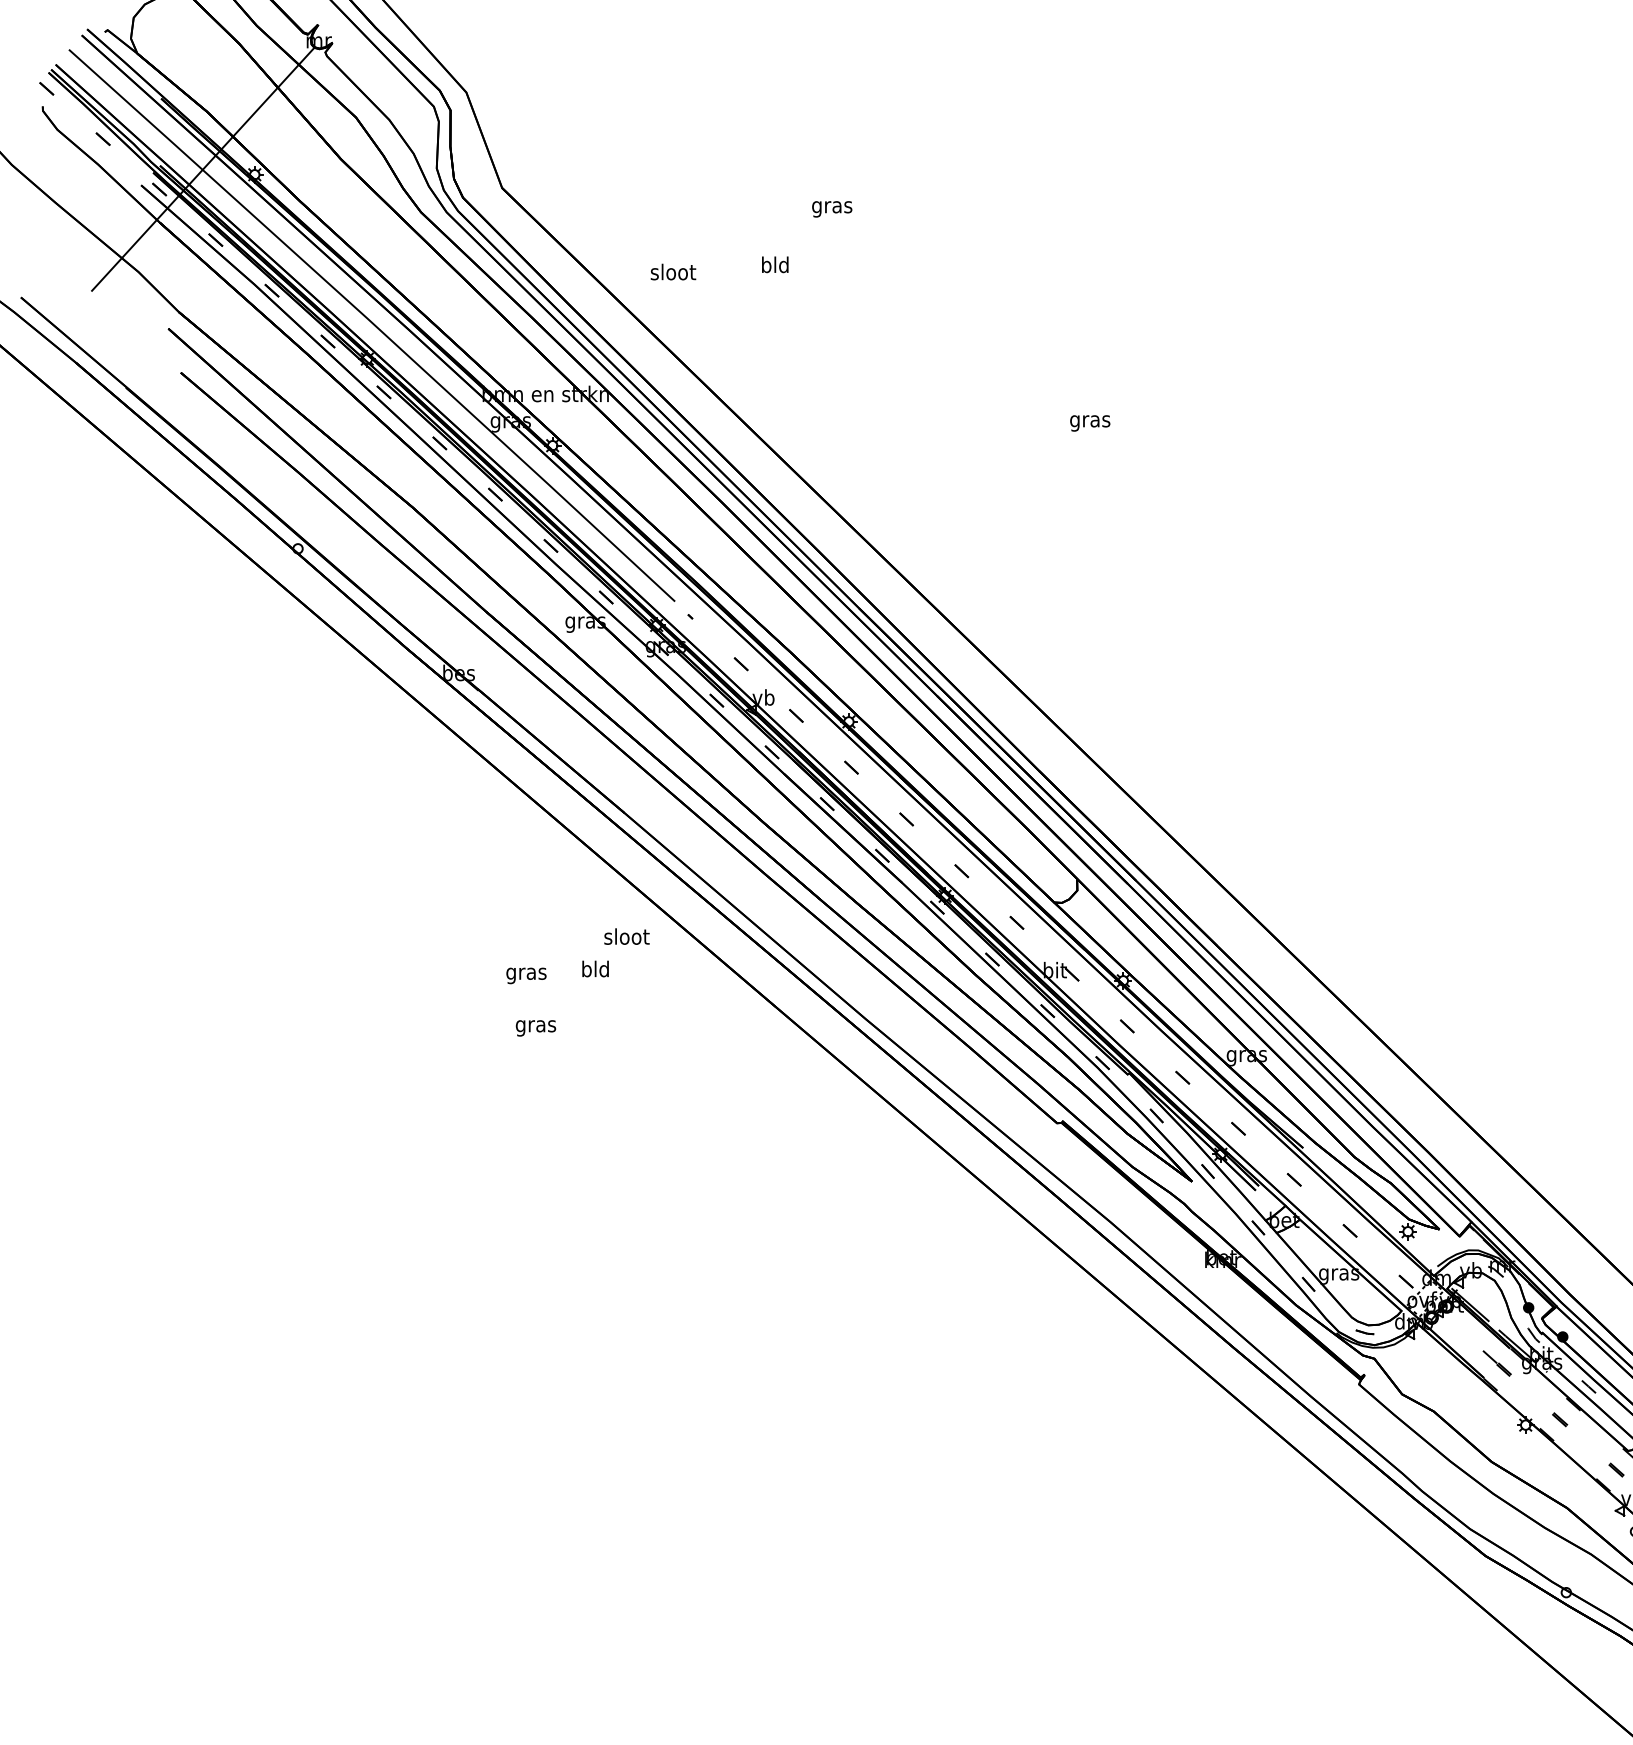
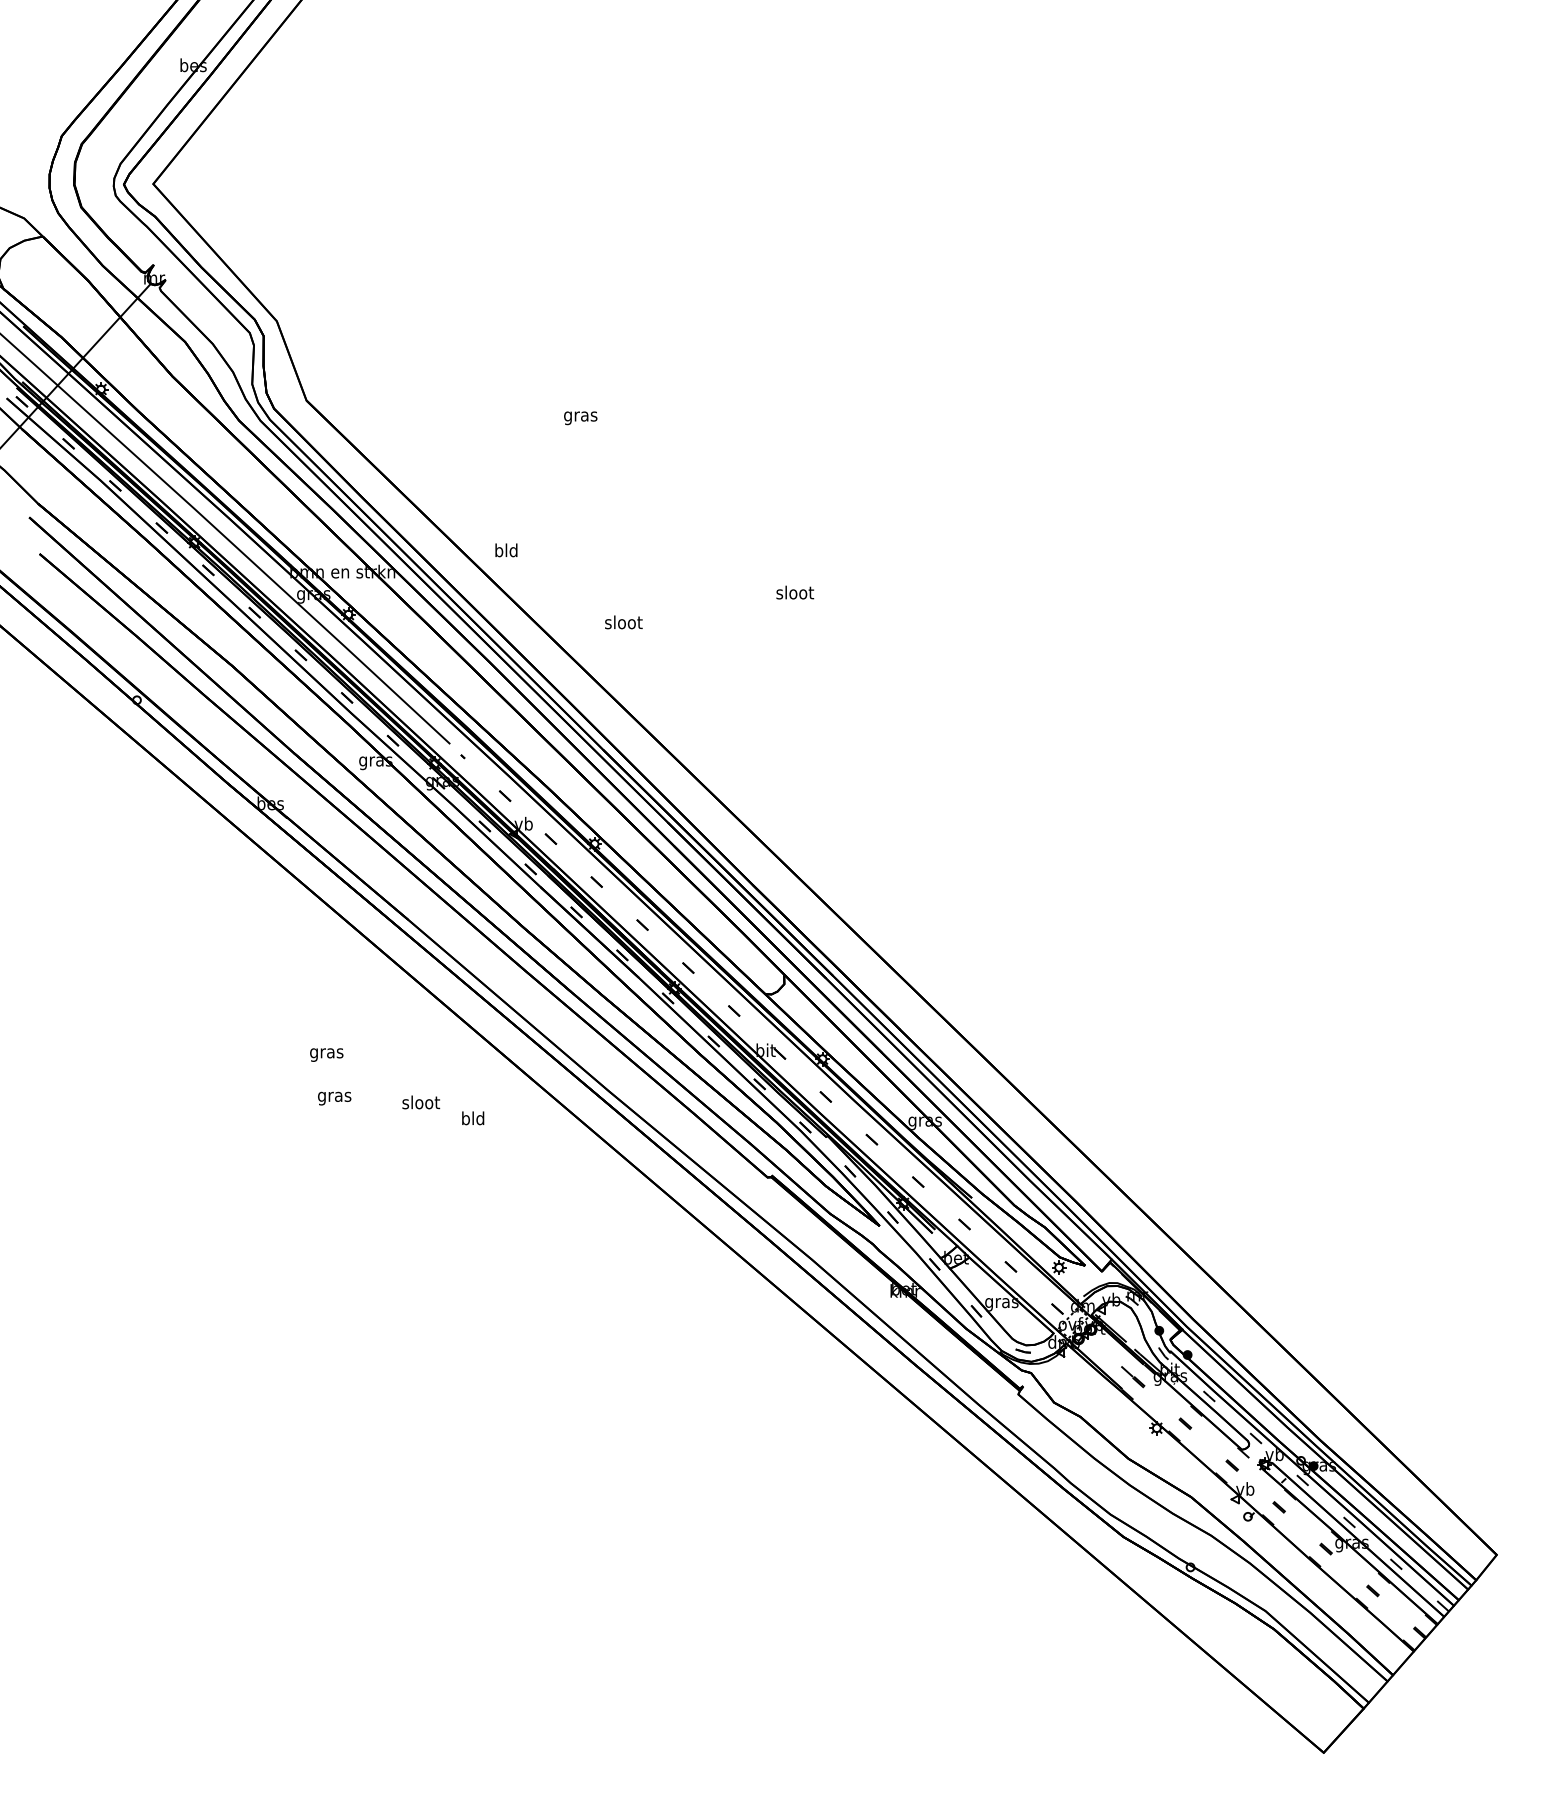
text: (775, 264) -> (506, 550), moved
text: (673, 272) -> (623, 622), moved
text: (1090, 420) -> (795, 593), gras -> sloot
text: (627, 936) -> (421, 1102), moved
text: (595, 969) -> (473, 1118), moved

